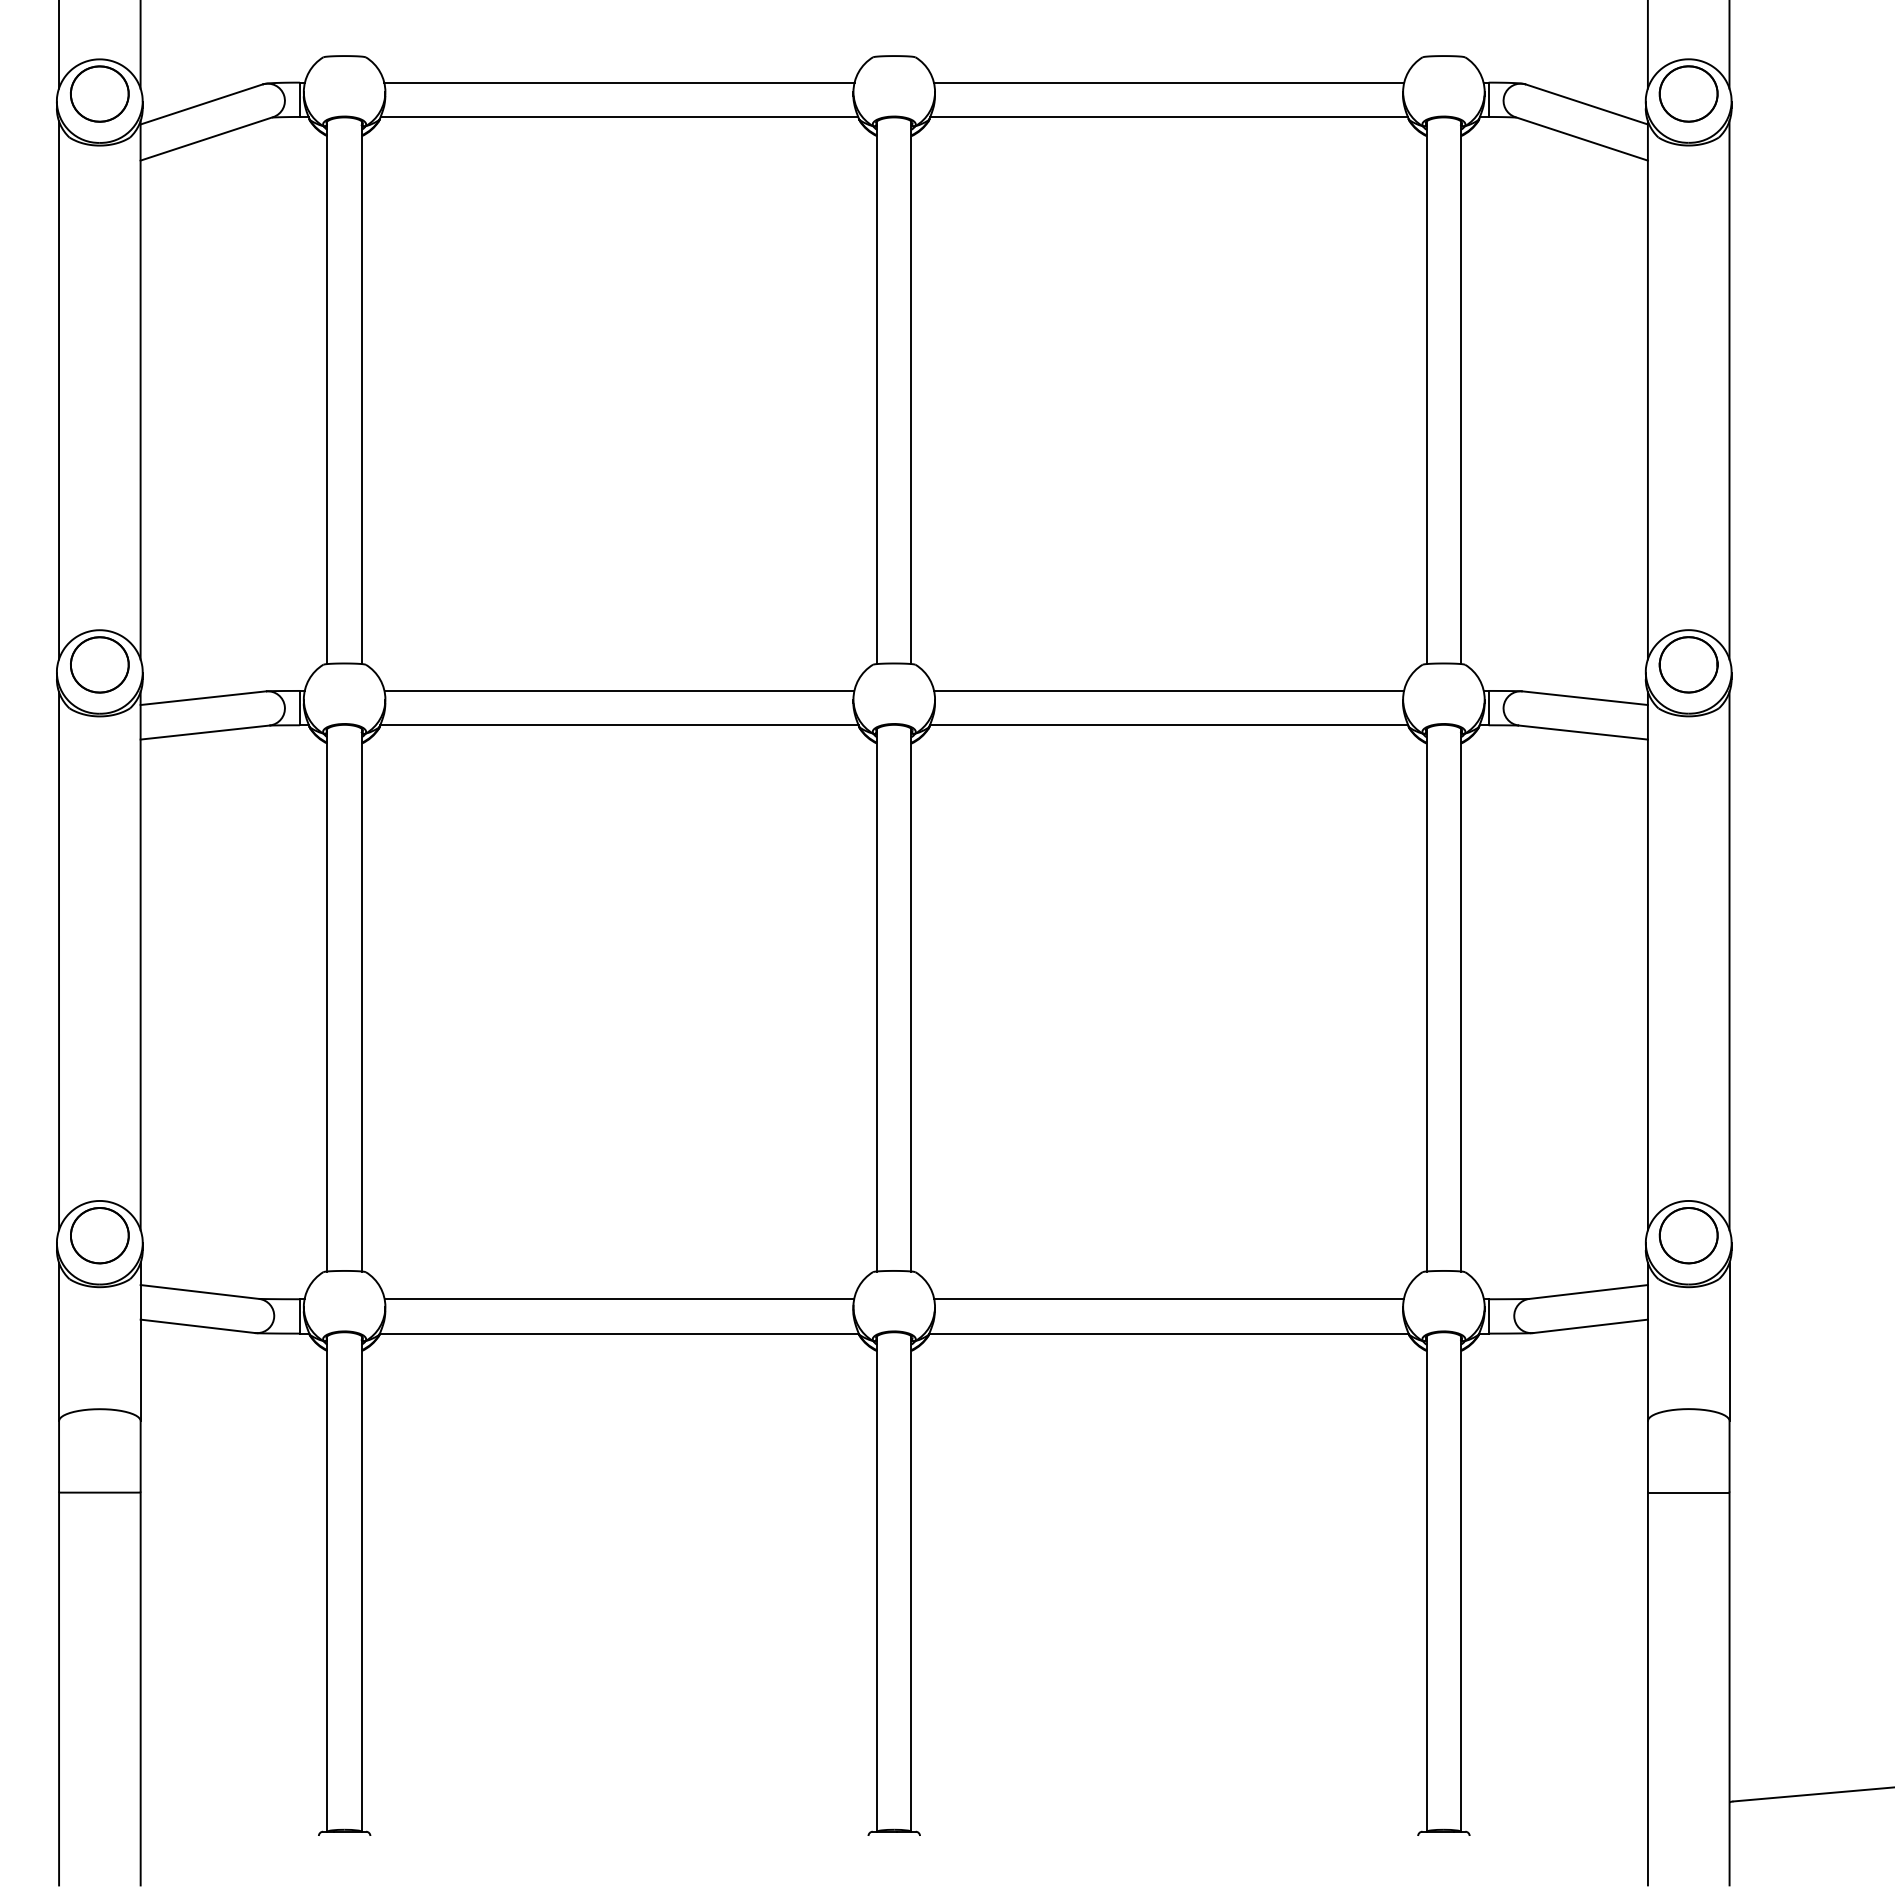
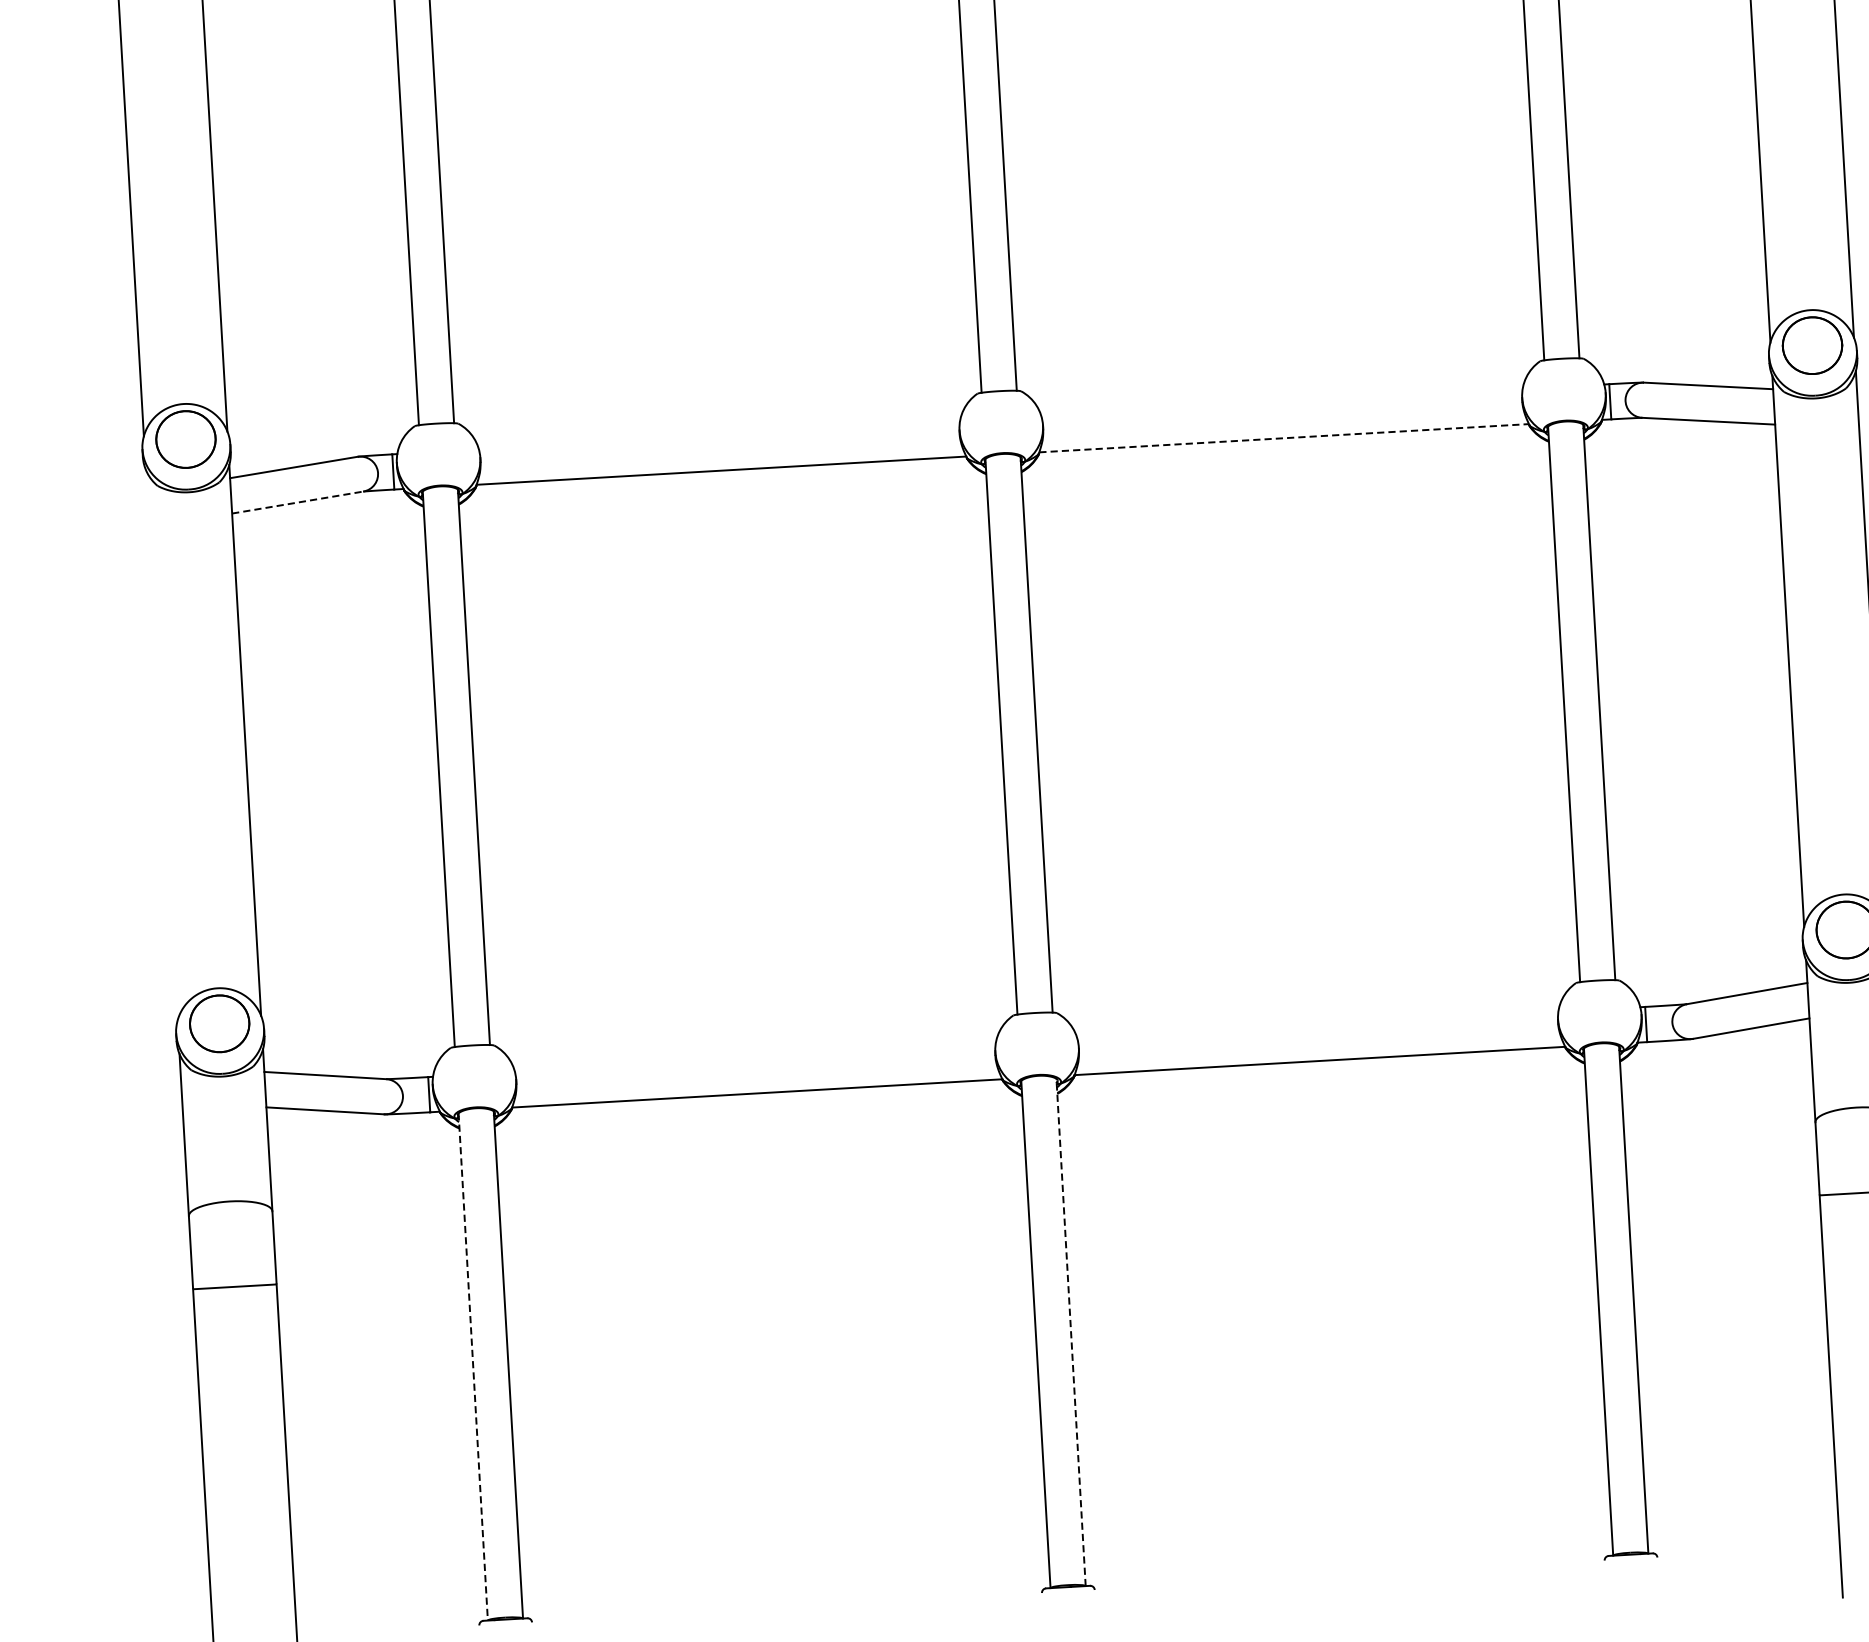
line: (619, 690) -> (719, 435), removed
line: (1169, 690) -> (1282, 402), removed
line: (1169, 725) -> (1284, 438), solid -> dashed
line: (205, 732) -> (298, 502), solid -> dashed
line: (59, 961) -> (162, 745), removed
line: (619, 1299) -> (755, 1058), removed
line: (1168, 1299) -> (1317, 1026), removed
line: (327, 1583) -> (473, 1366), solid -> dashed
line: (911, 1583) -> (1071, 1331), solid -> dashed

